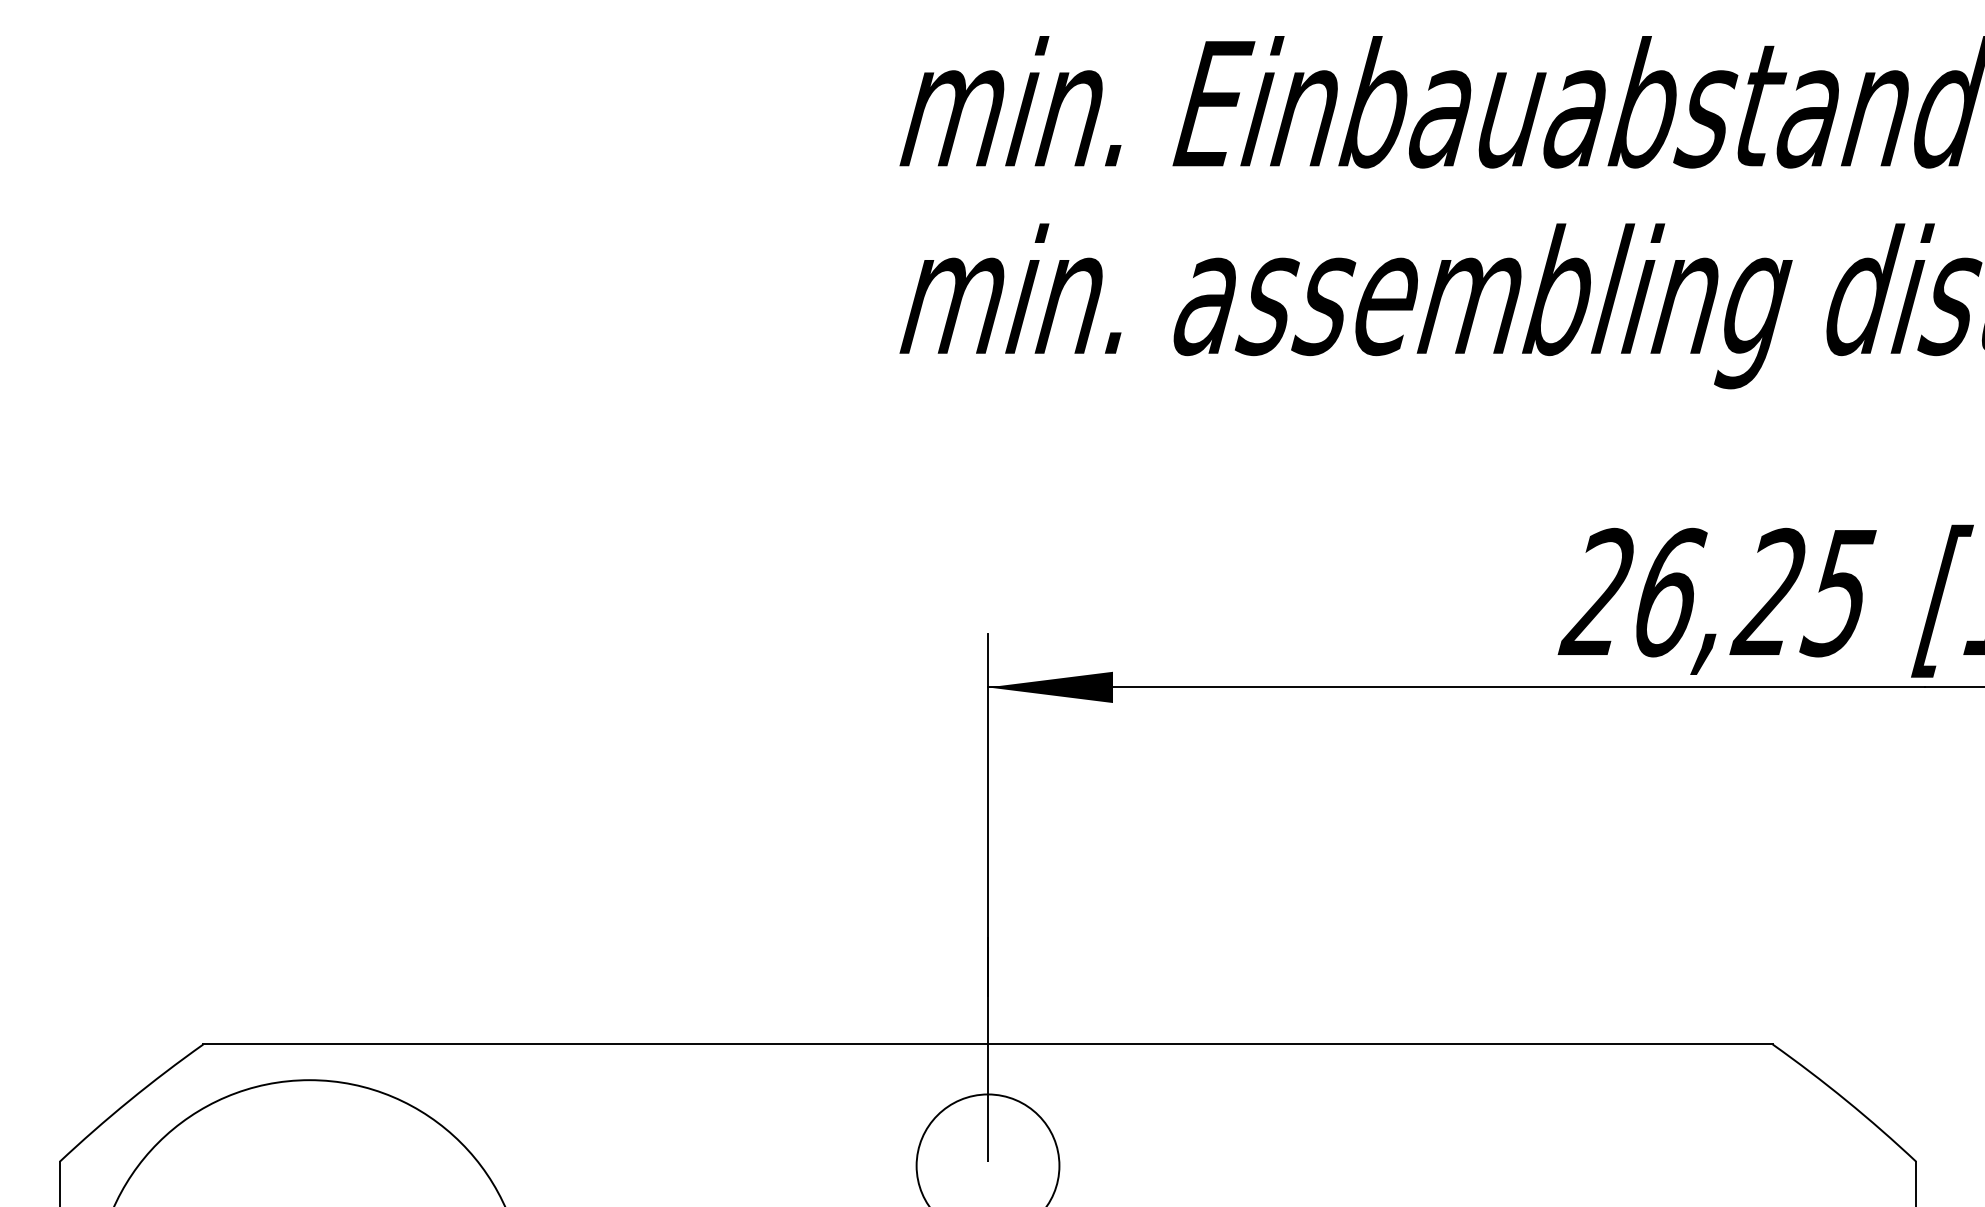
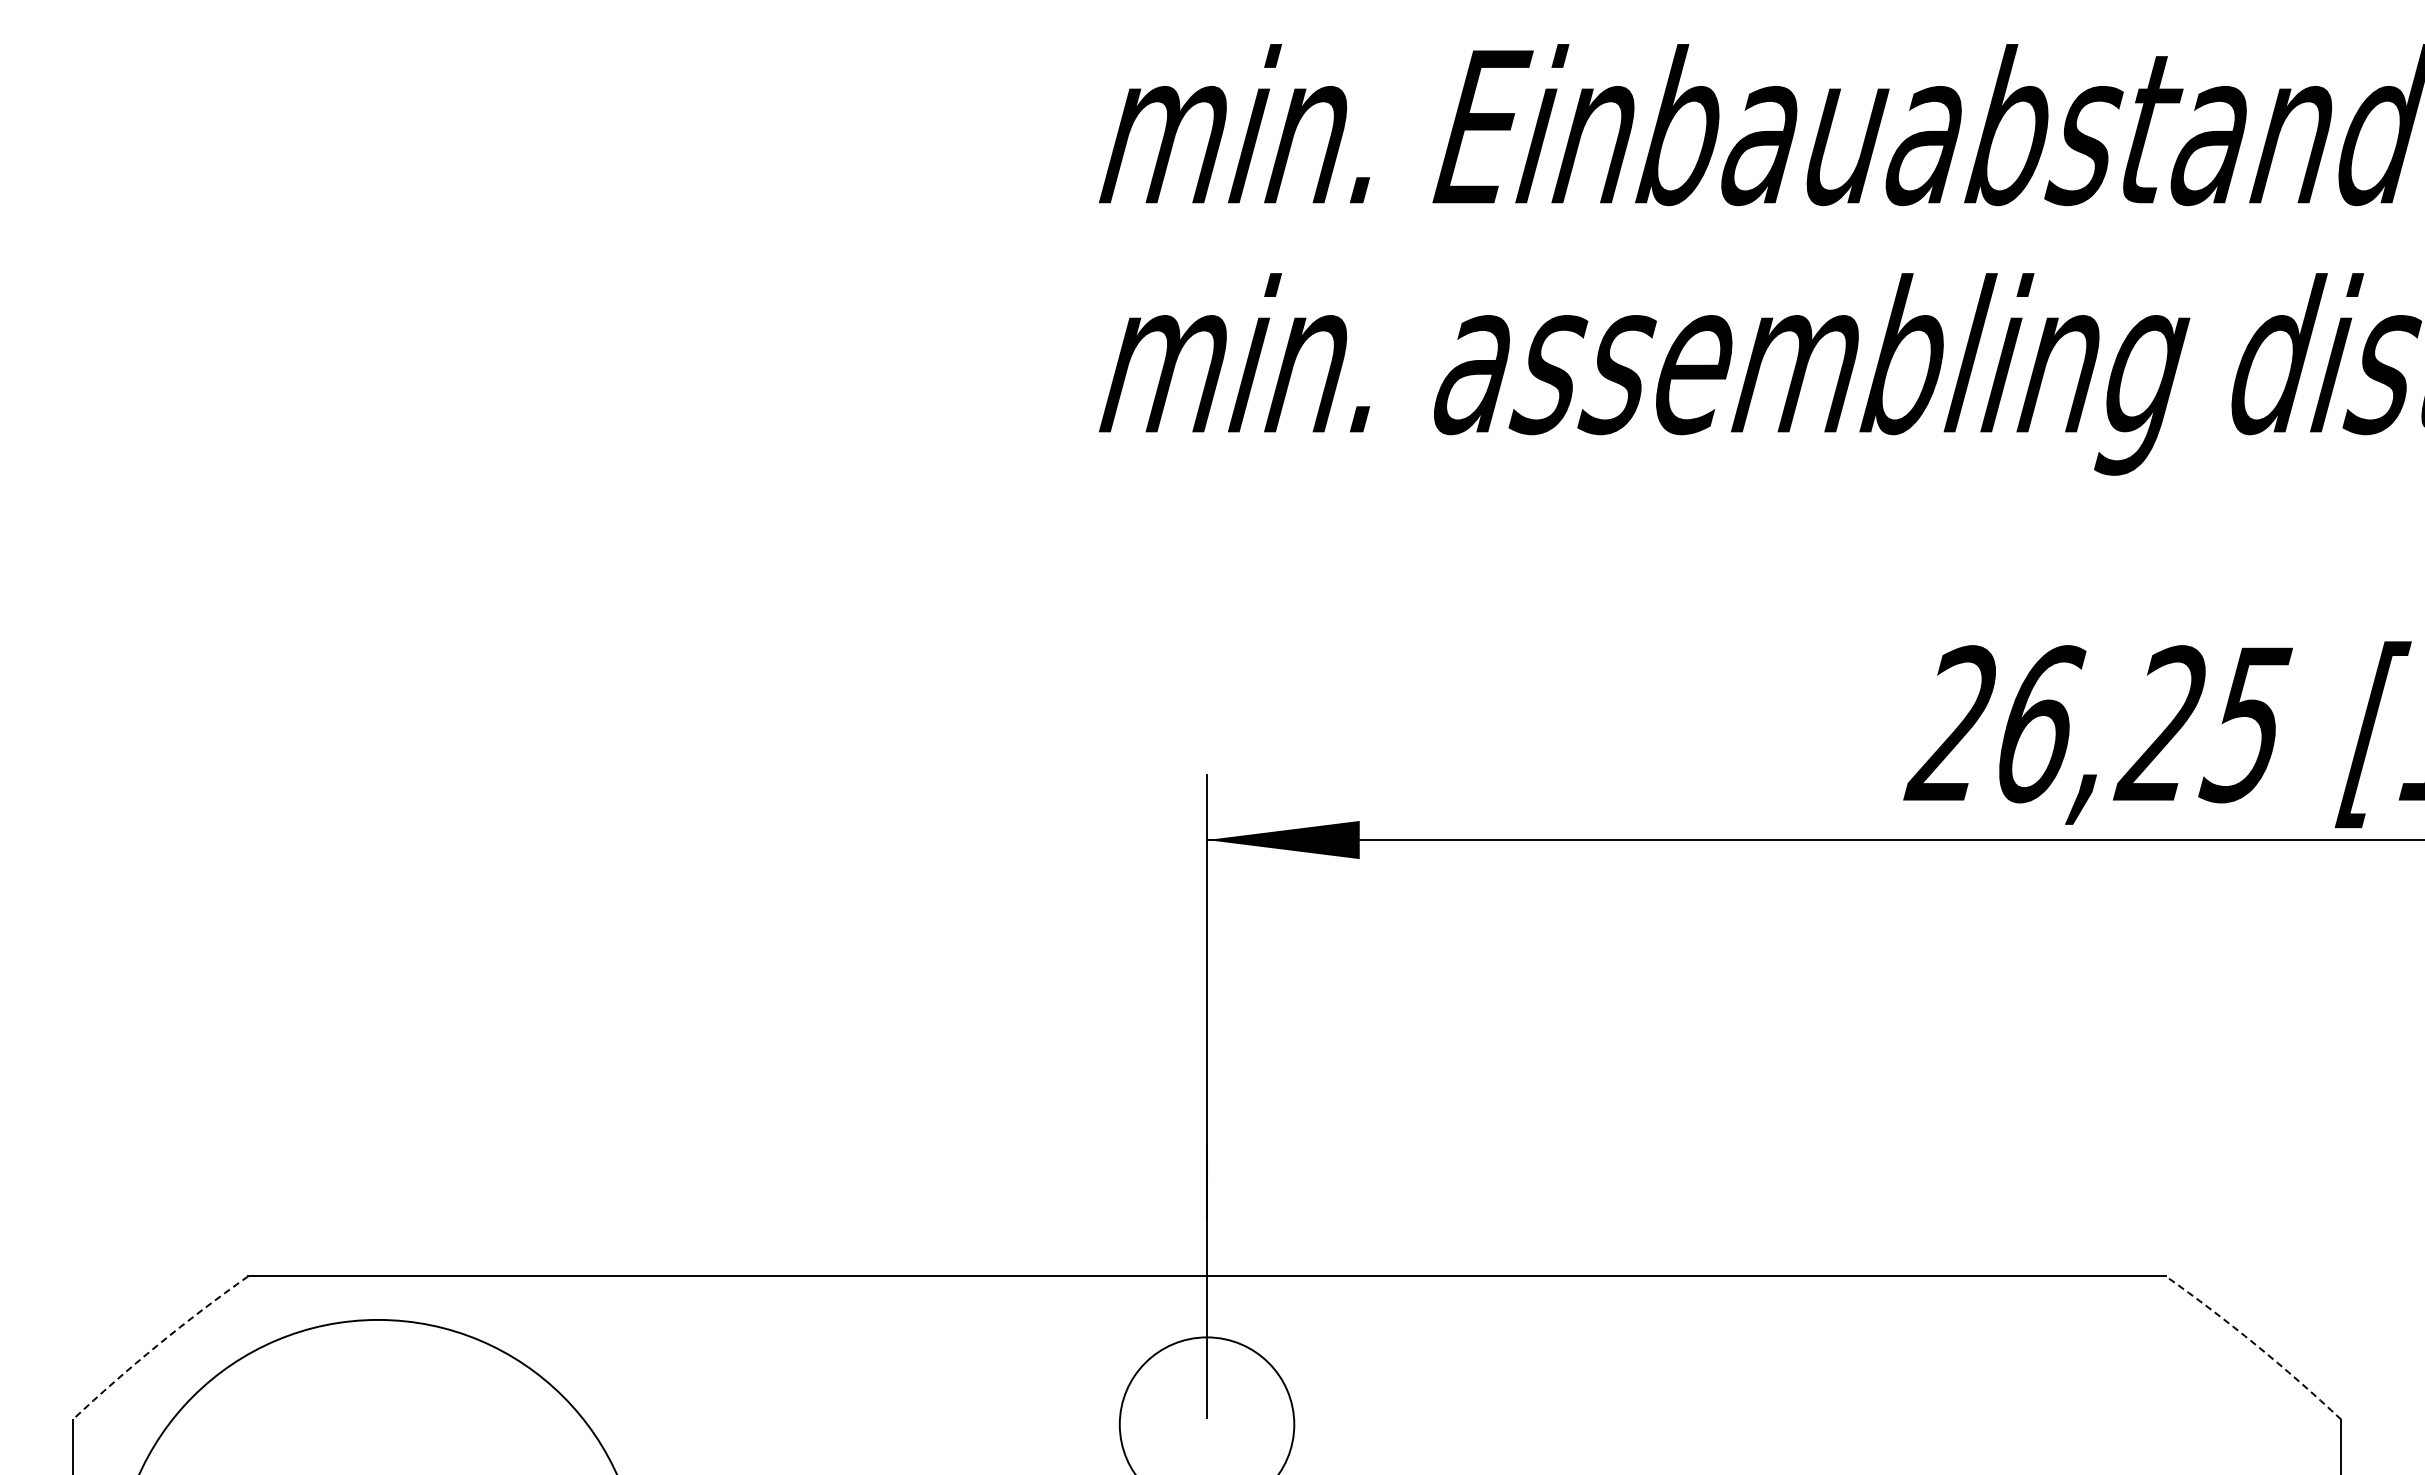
arc: (129, 1101) -> (158, 1345), solid -> dashed
arc: (1846, 1101) -> (2256, 1345), solid -> dashed

